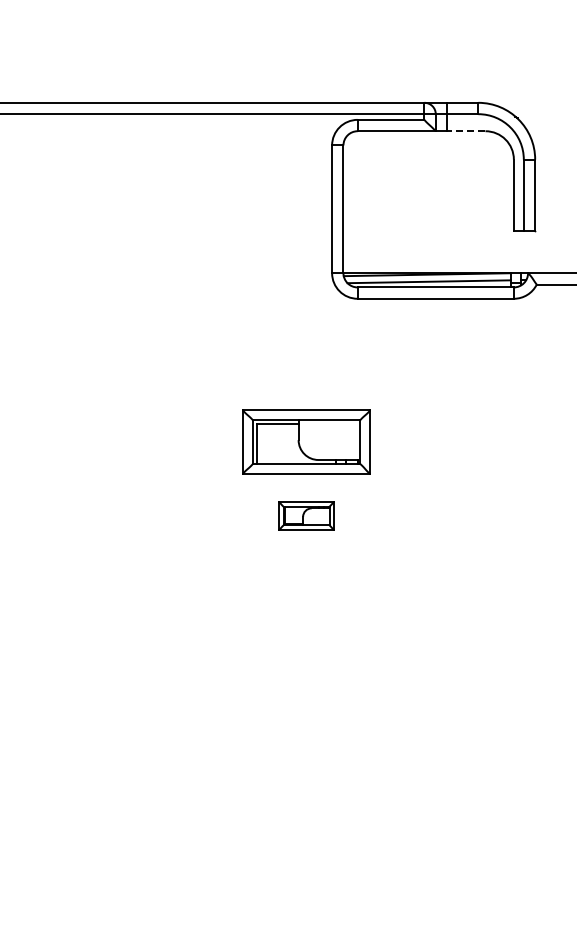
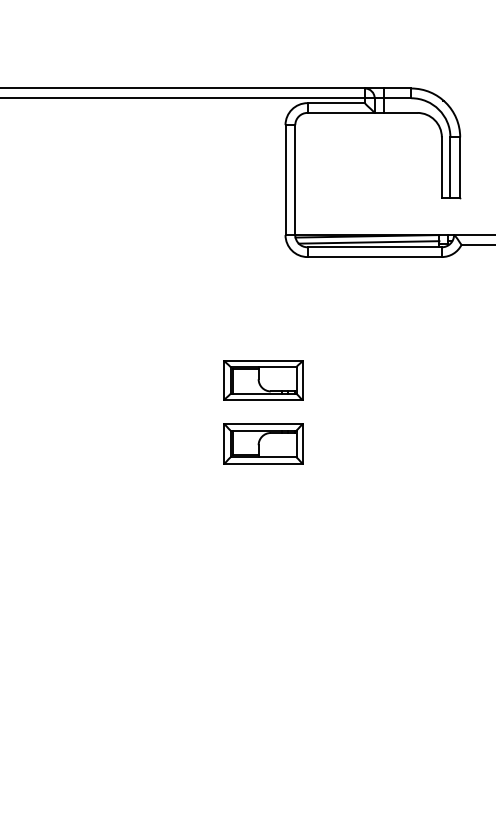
line: (465, 131) -> (400, 113), dashed -> solid
part: (306, 442) -> (263, 380), size x0.71
part: (306, 515) -> (263, 443), size x1.67

